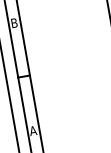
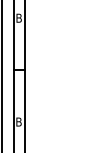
text: (32, 130) -> (18, 121), A -> B

